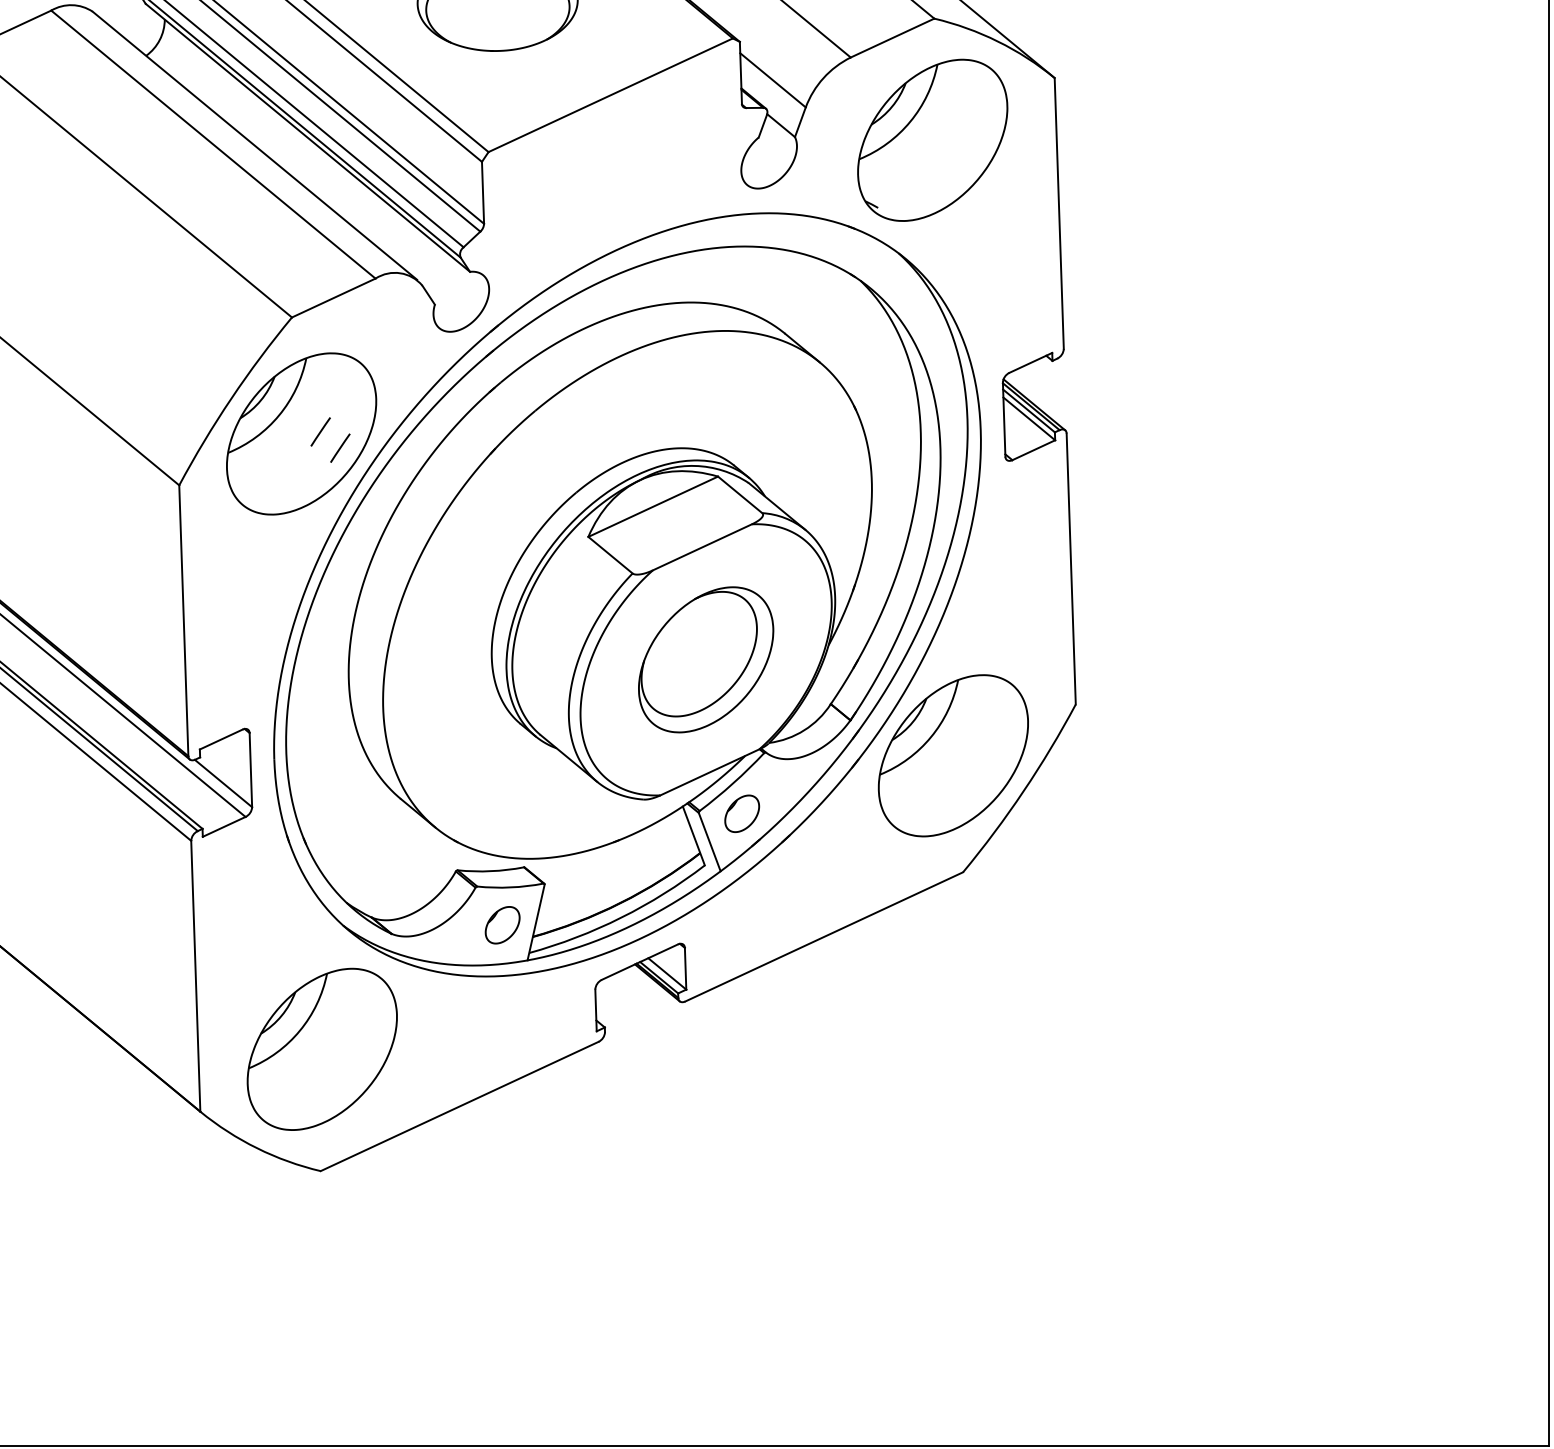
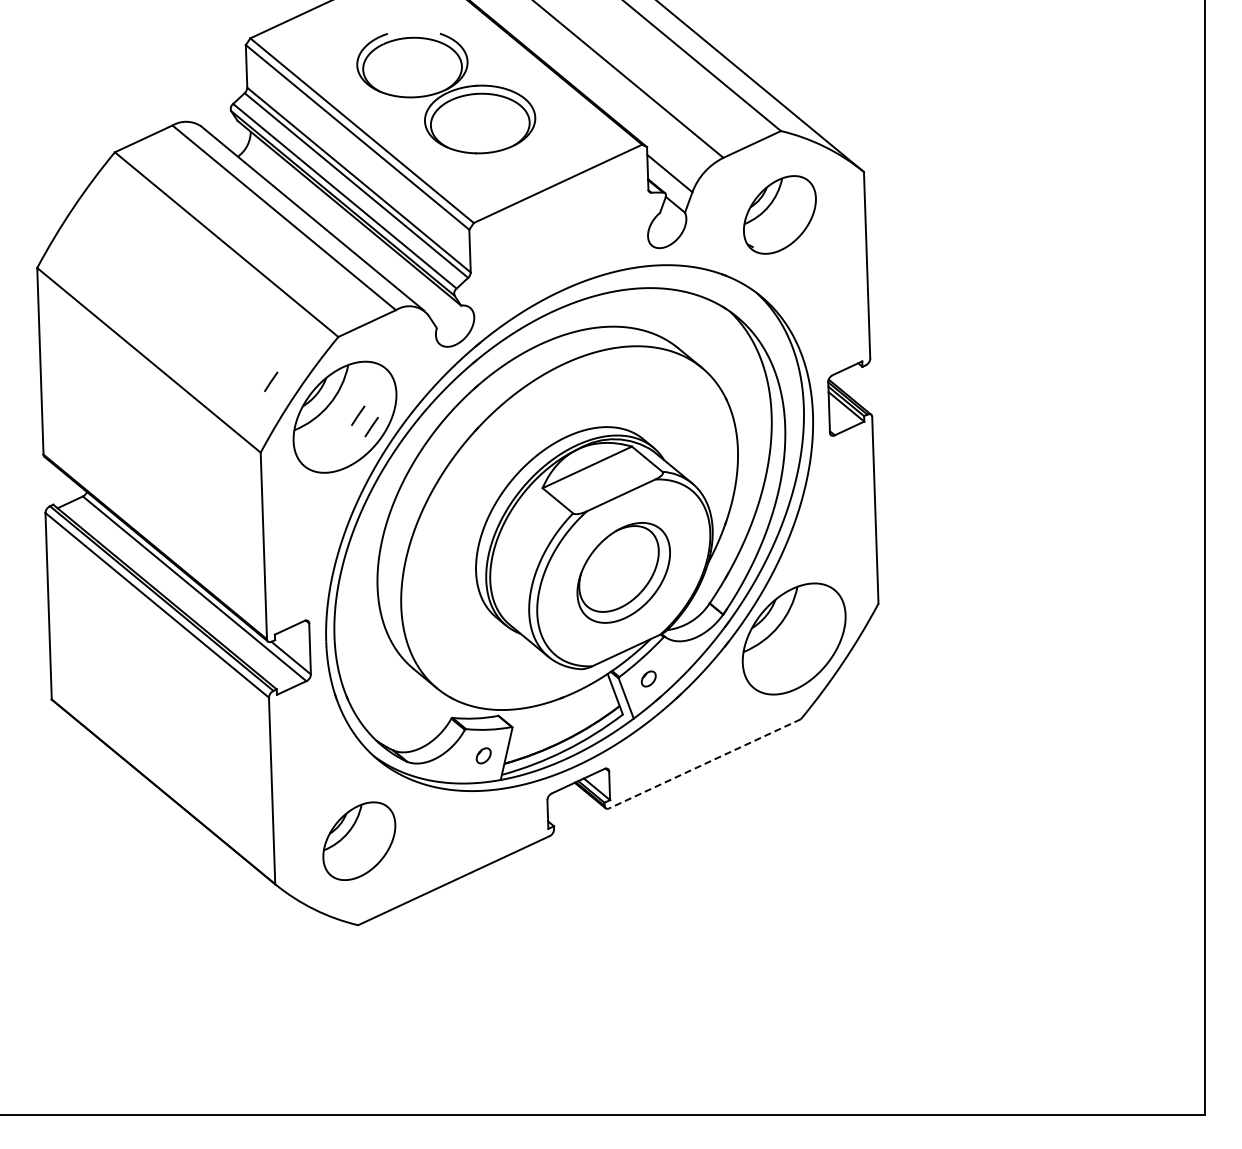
part: (932, 139) -> (779, 214), size x0.7
line: (194, 382) -> (271, 381), added
part: (742, 813) -> (648, 678), size x0.6
part: (502, 924) -> (483, 755), size x0.6
line: (824, 936) -> (705, 763), solid -> dashed
part: (322, 1048) -> (359, 840), size x0.7

